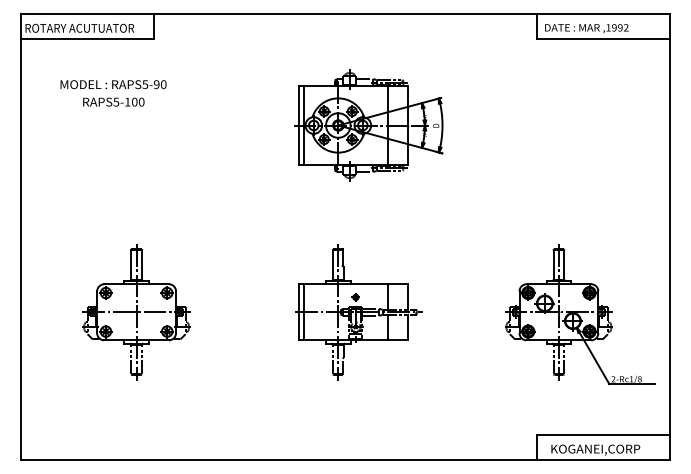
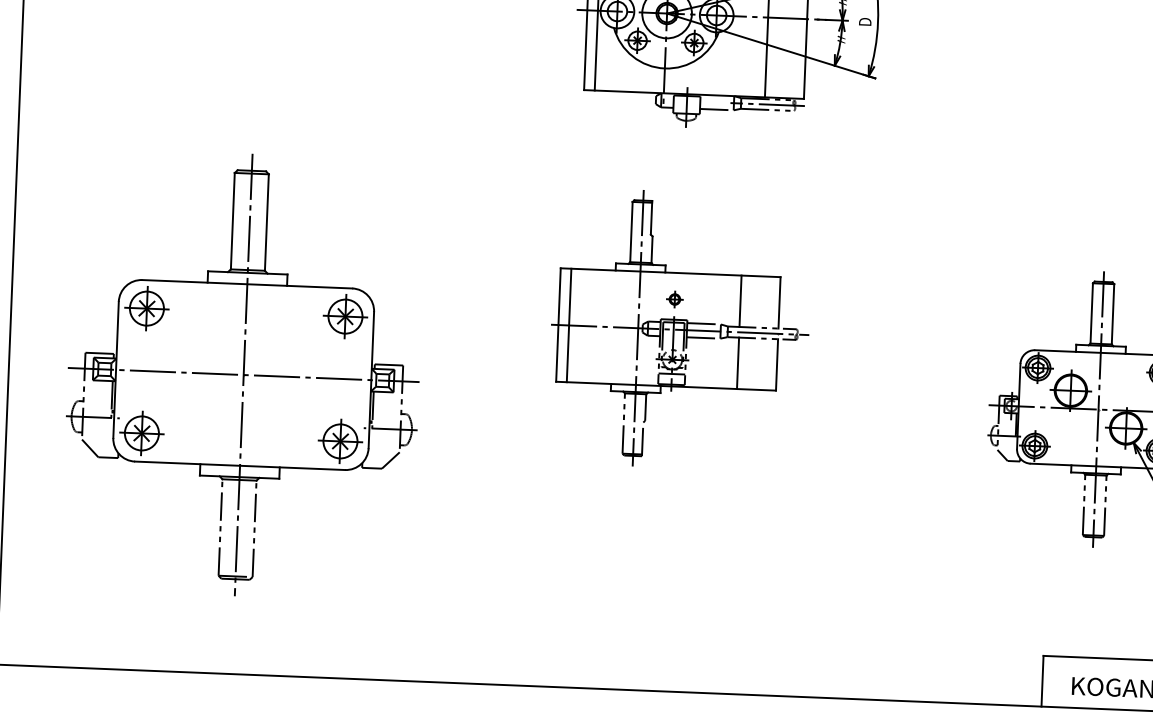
part: (136, 312) -> (243, 375), size x1.6
part: (358, 312) -> (679, 330), moved

